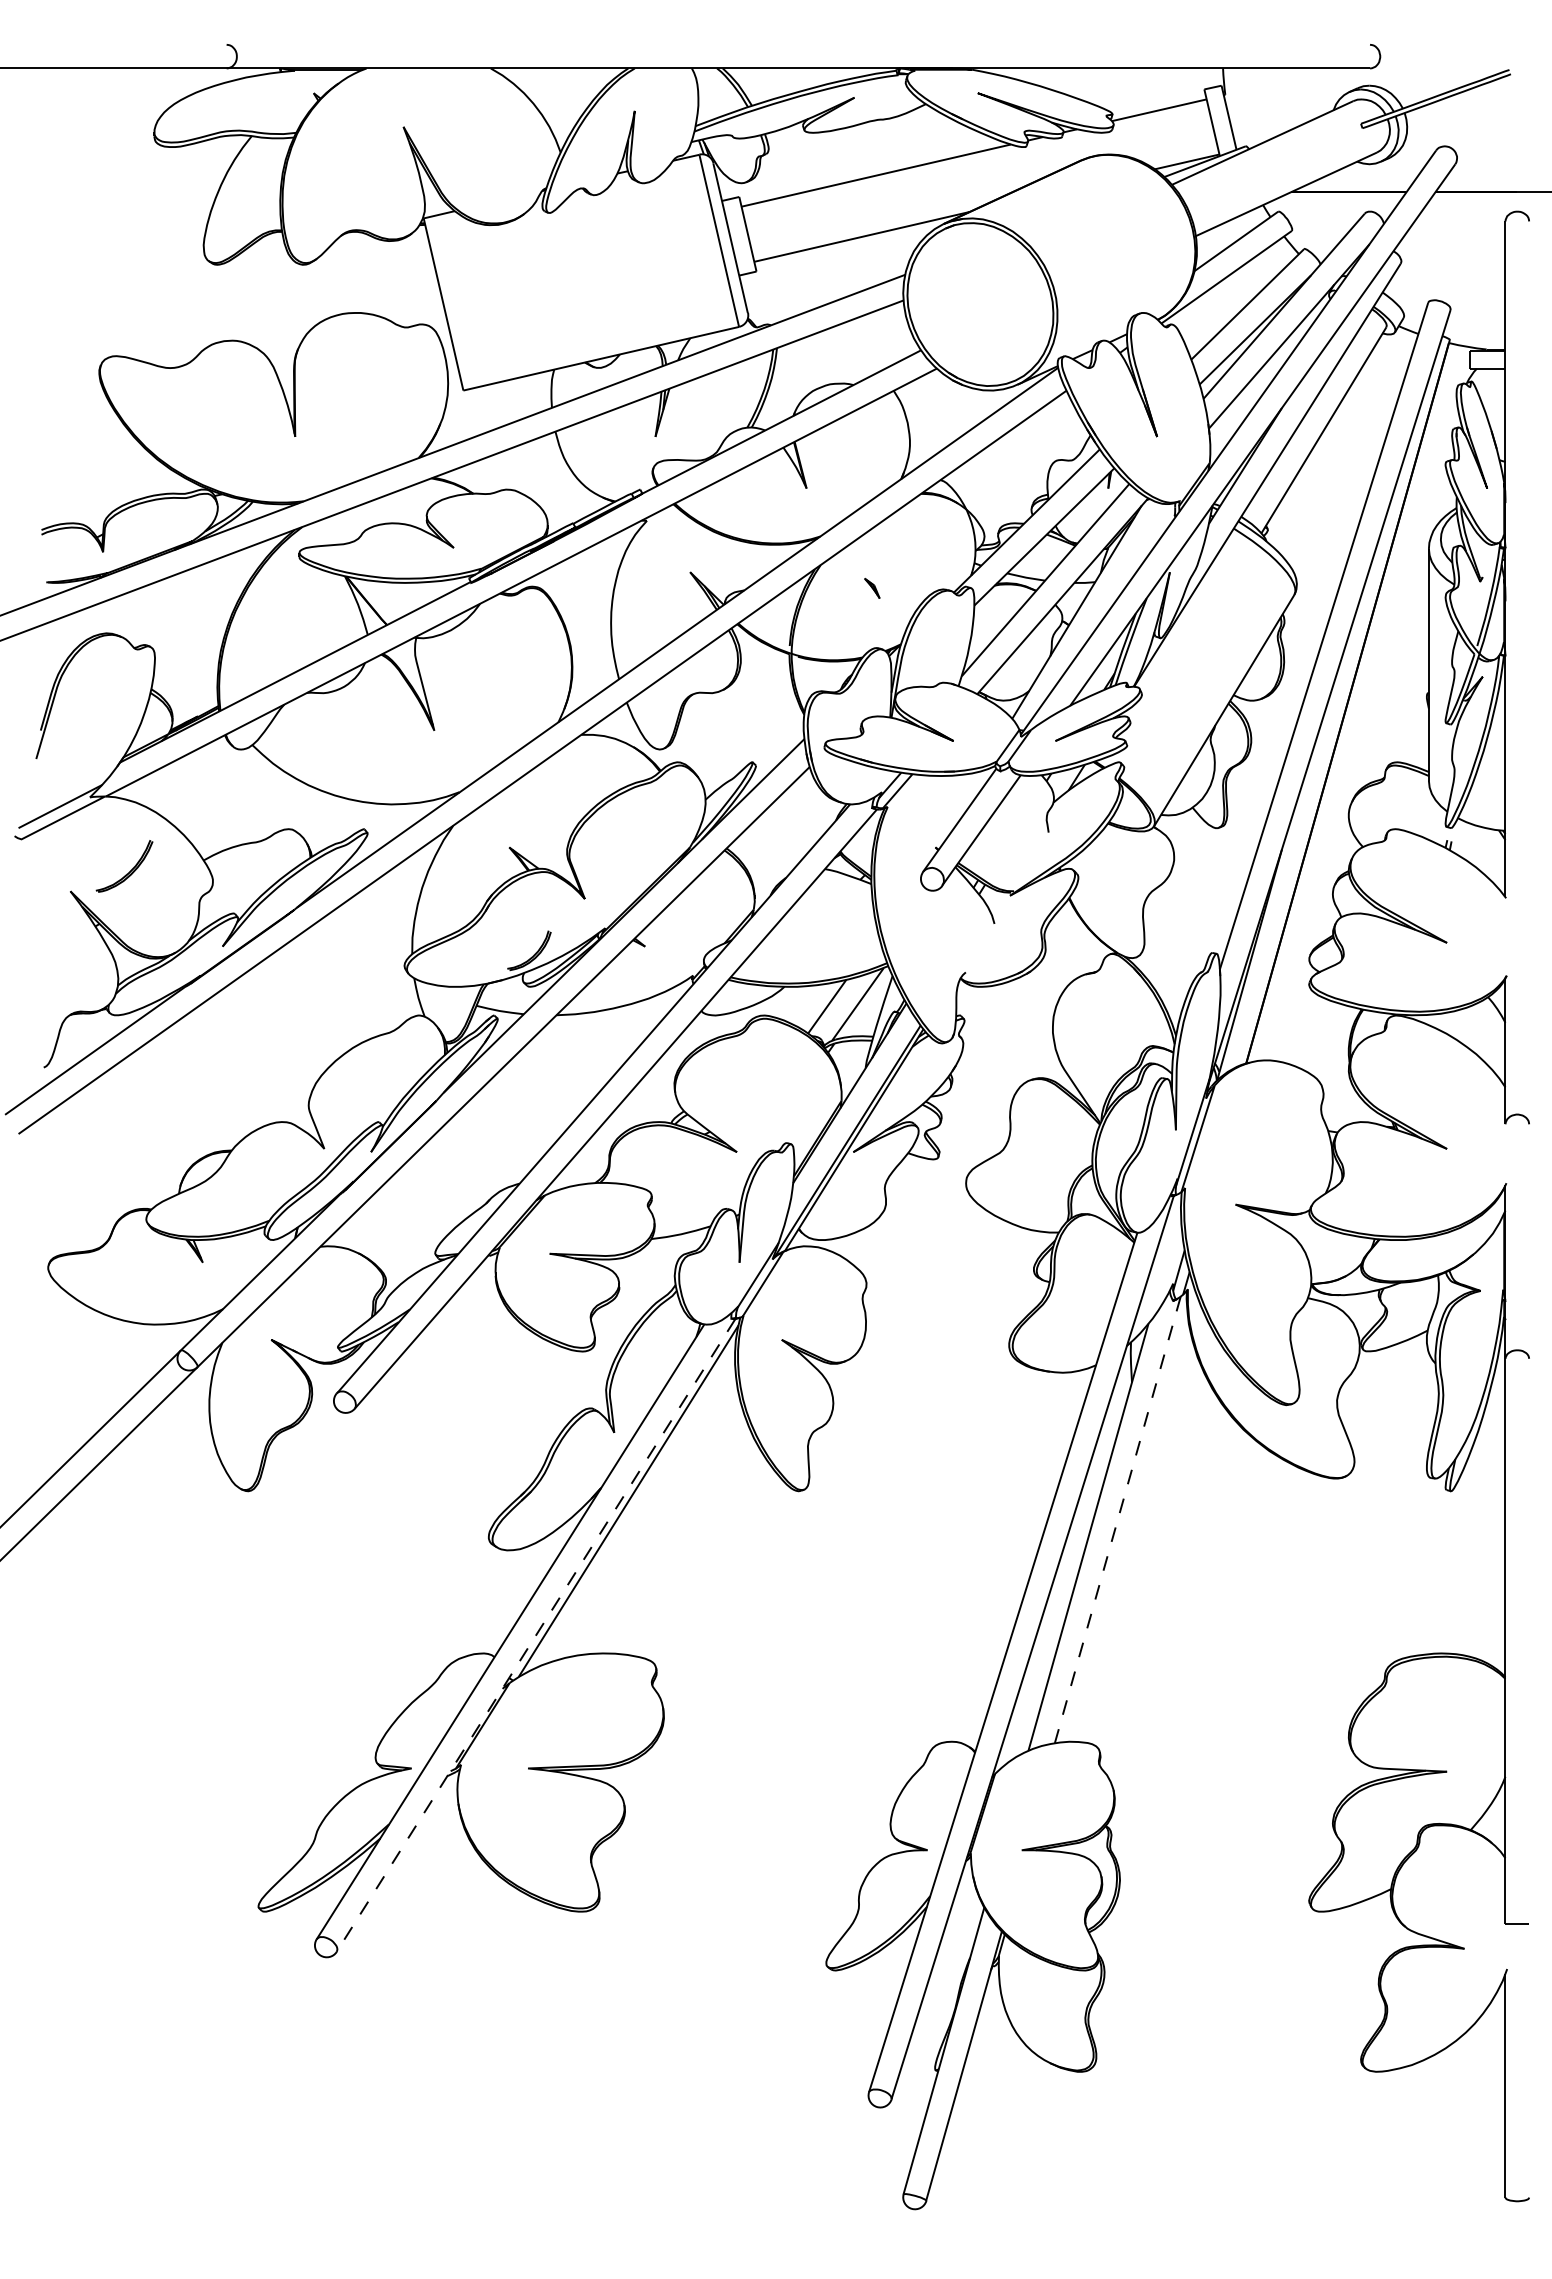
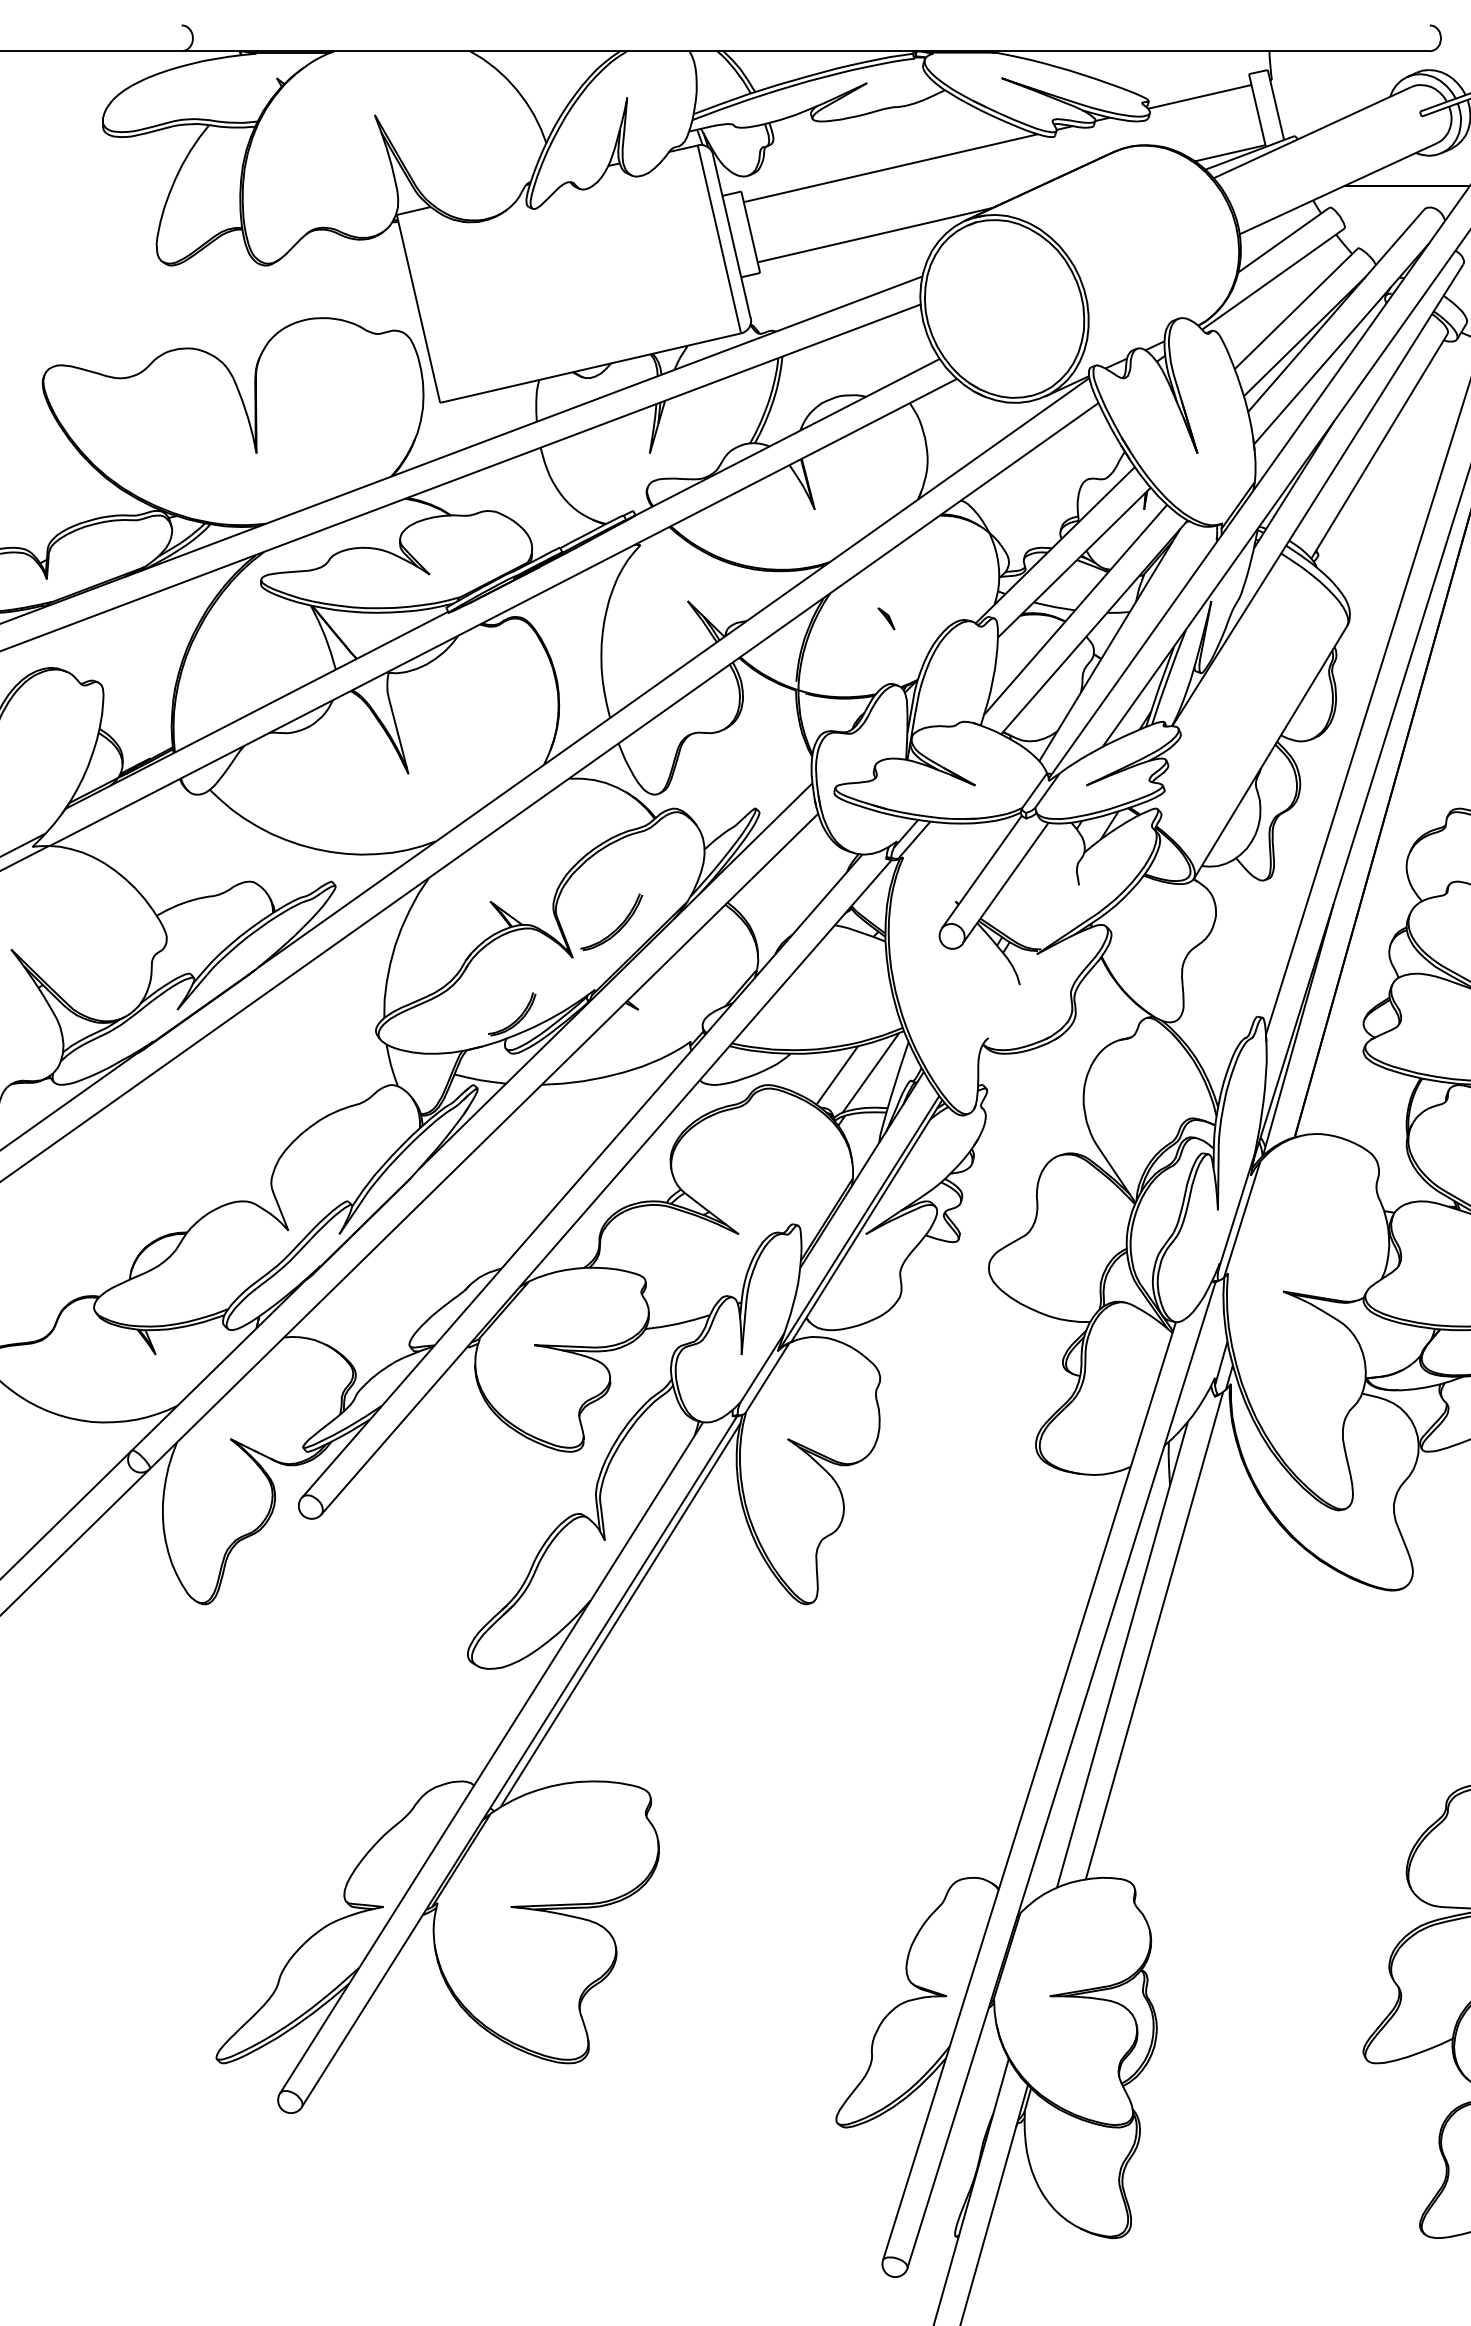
part: (129, 871) -> (617, 927), moved
line: (1117, 1519) -> (1154, 1635), dashed -> solid
line: (535, 1635) -> (518, 1761), dashed -> solid

